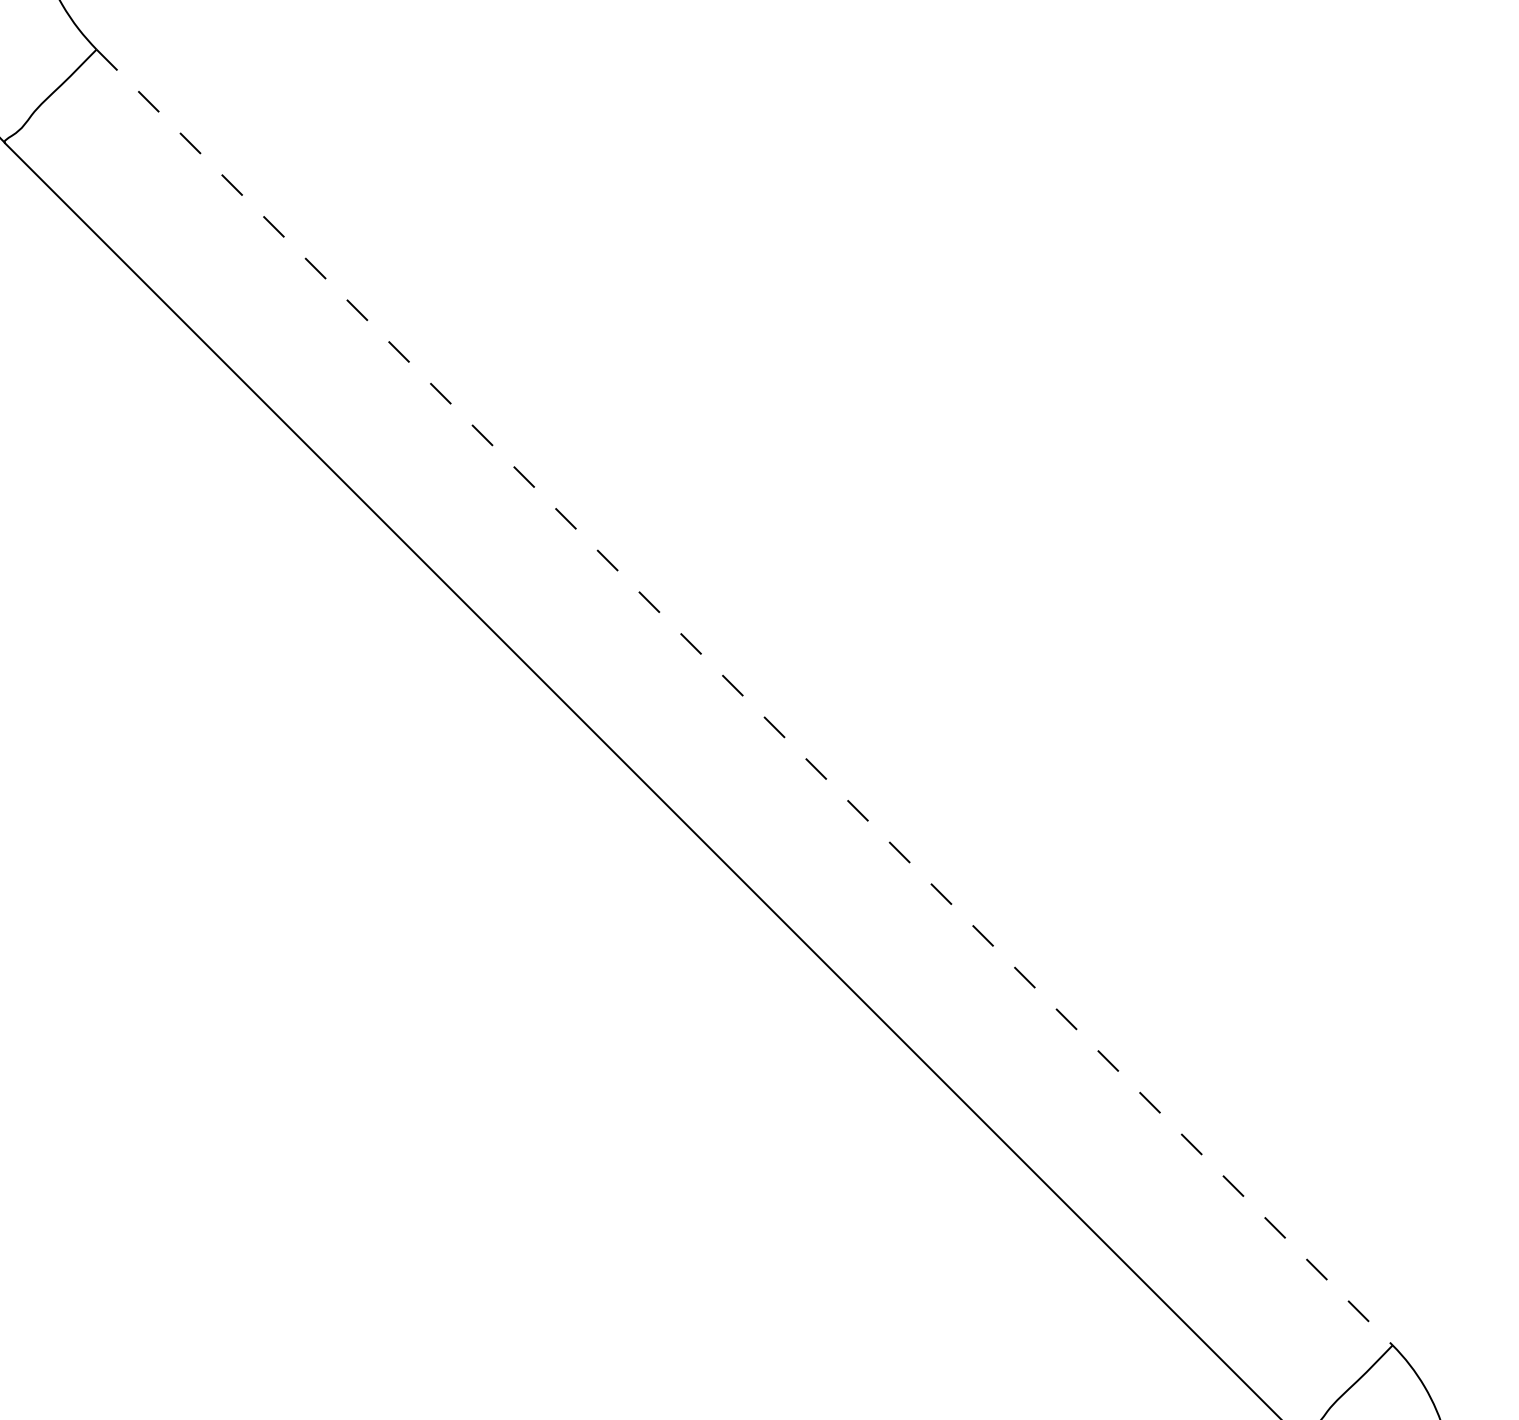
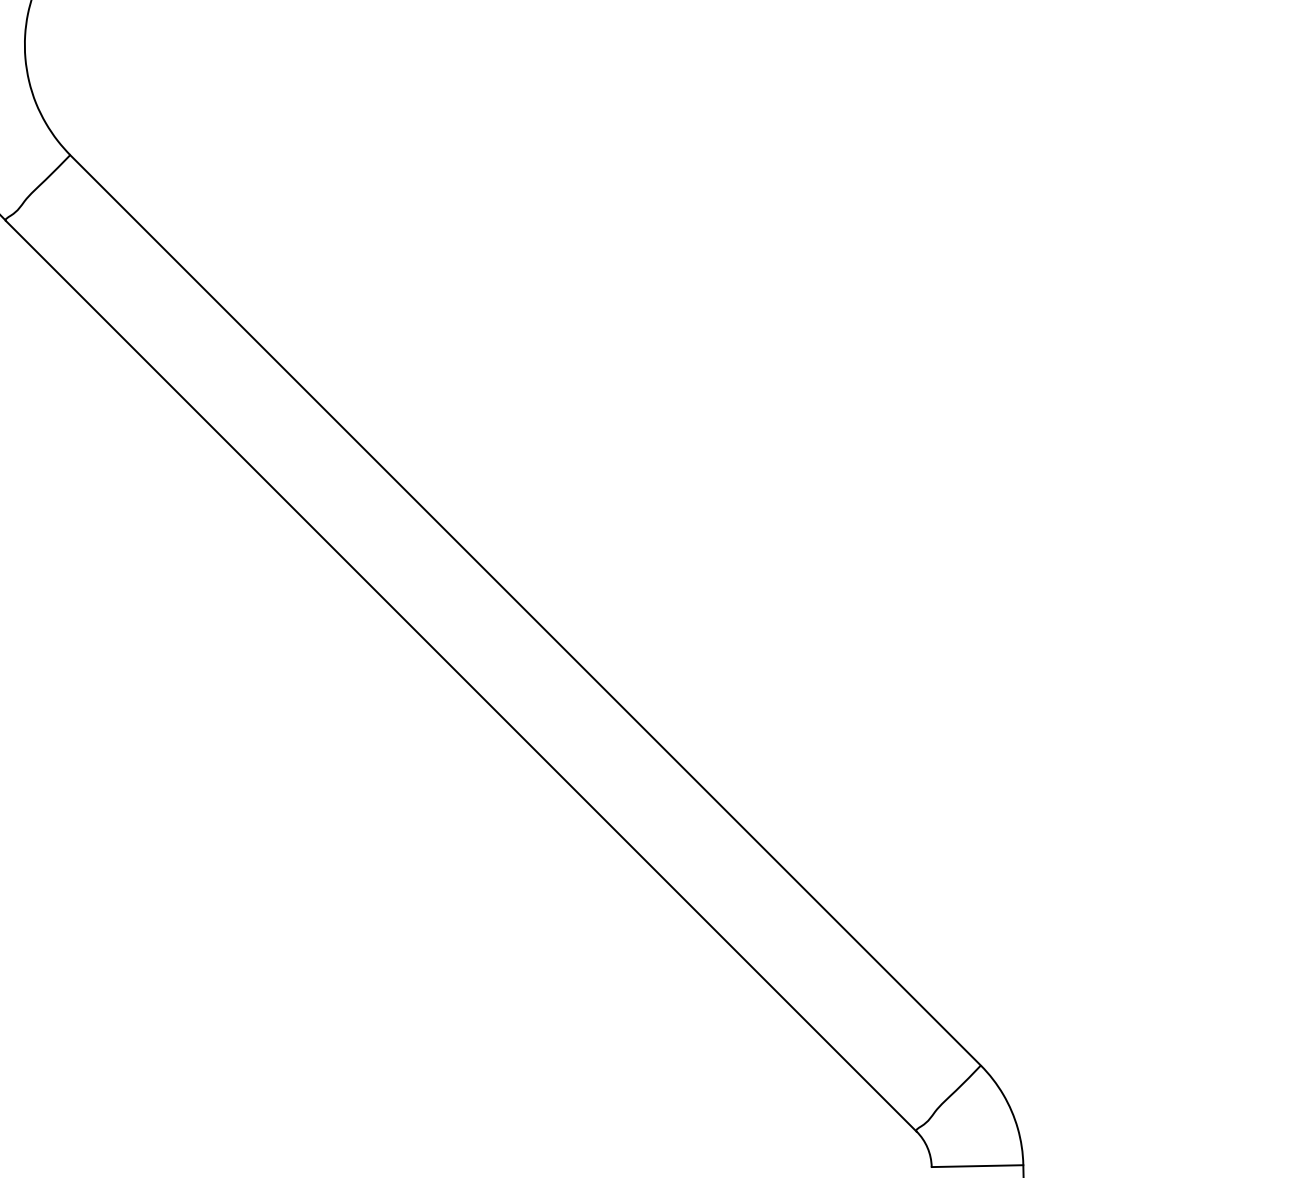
line: (744, 697) -> (525, 610), dashed -> solid

